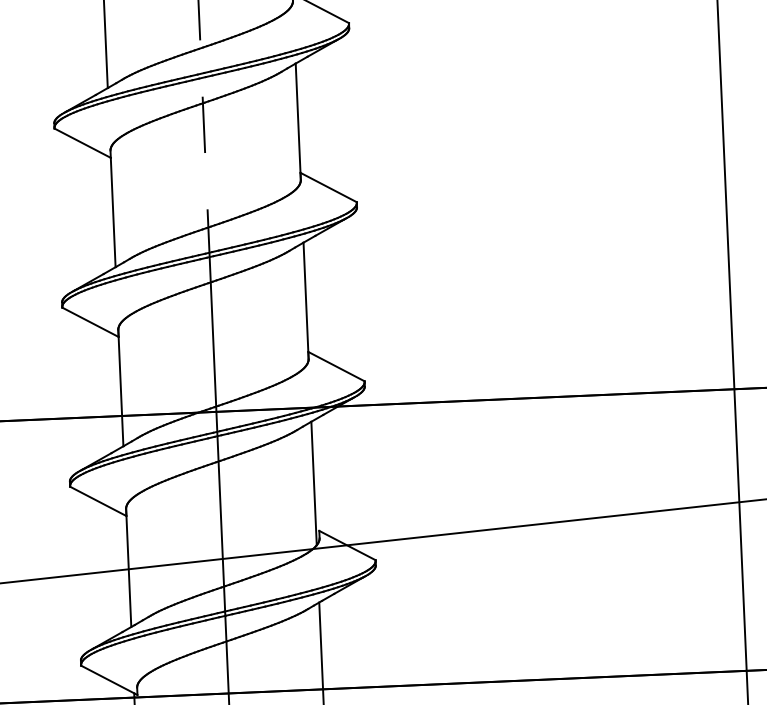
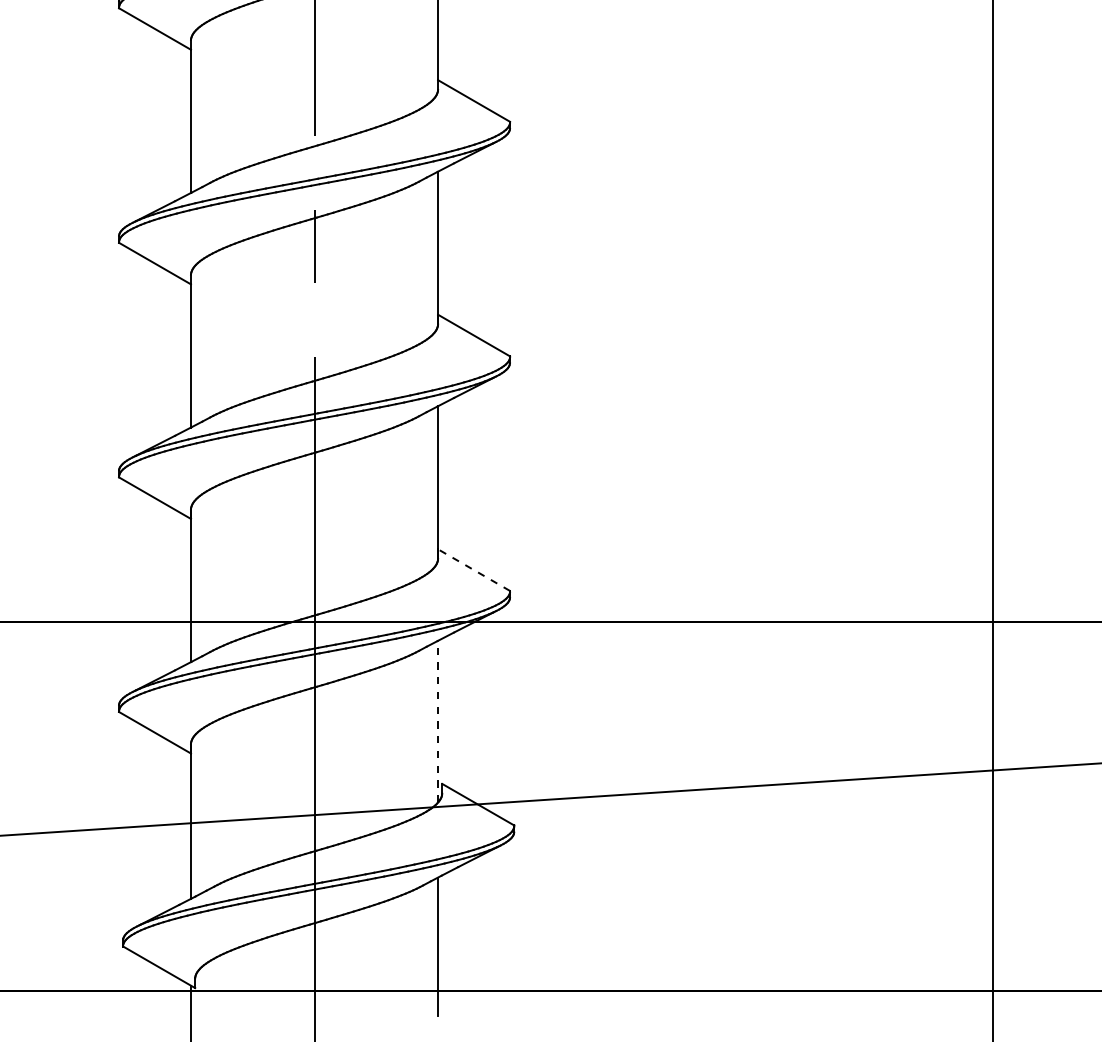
line: (336, 366) -> (474, 570), solid -> dashed
line: (314, 483) -> (438, 721), solid -> dashed

